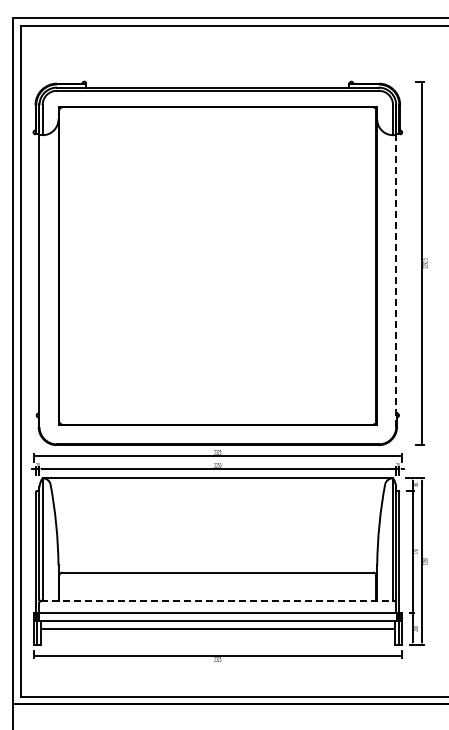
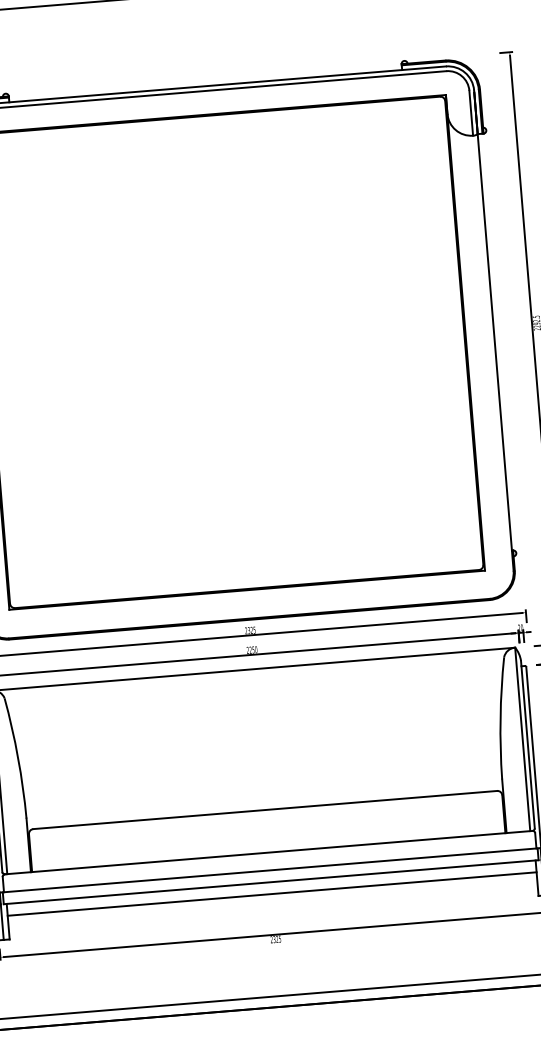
line: (396, 266) -> (494, 331), dashed -> solid
line: (217, 601) -> (268, 853), dashed -> solid

